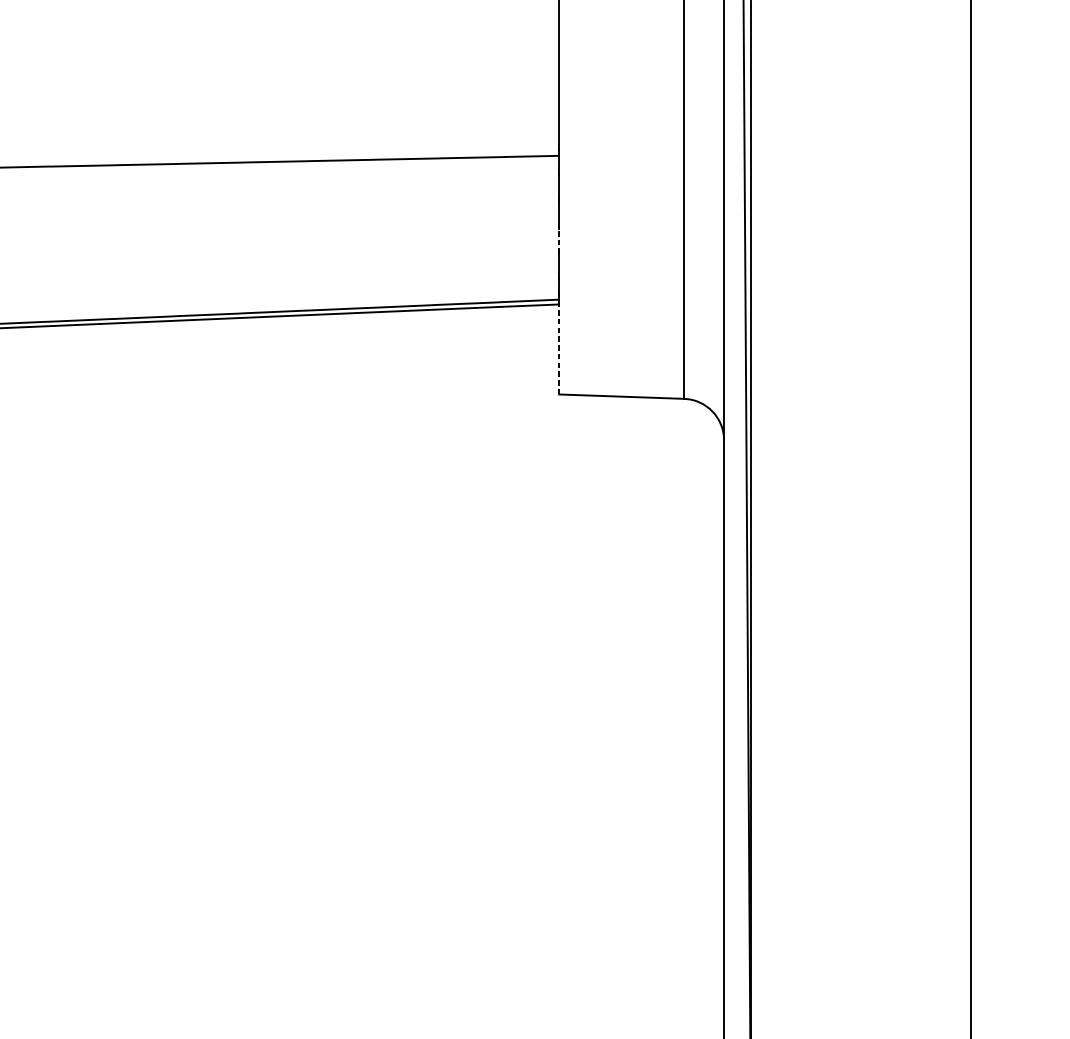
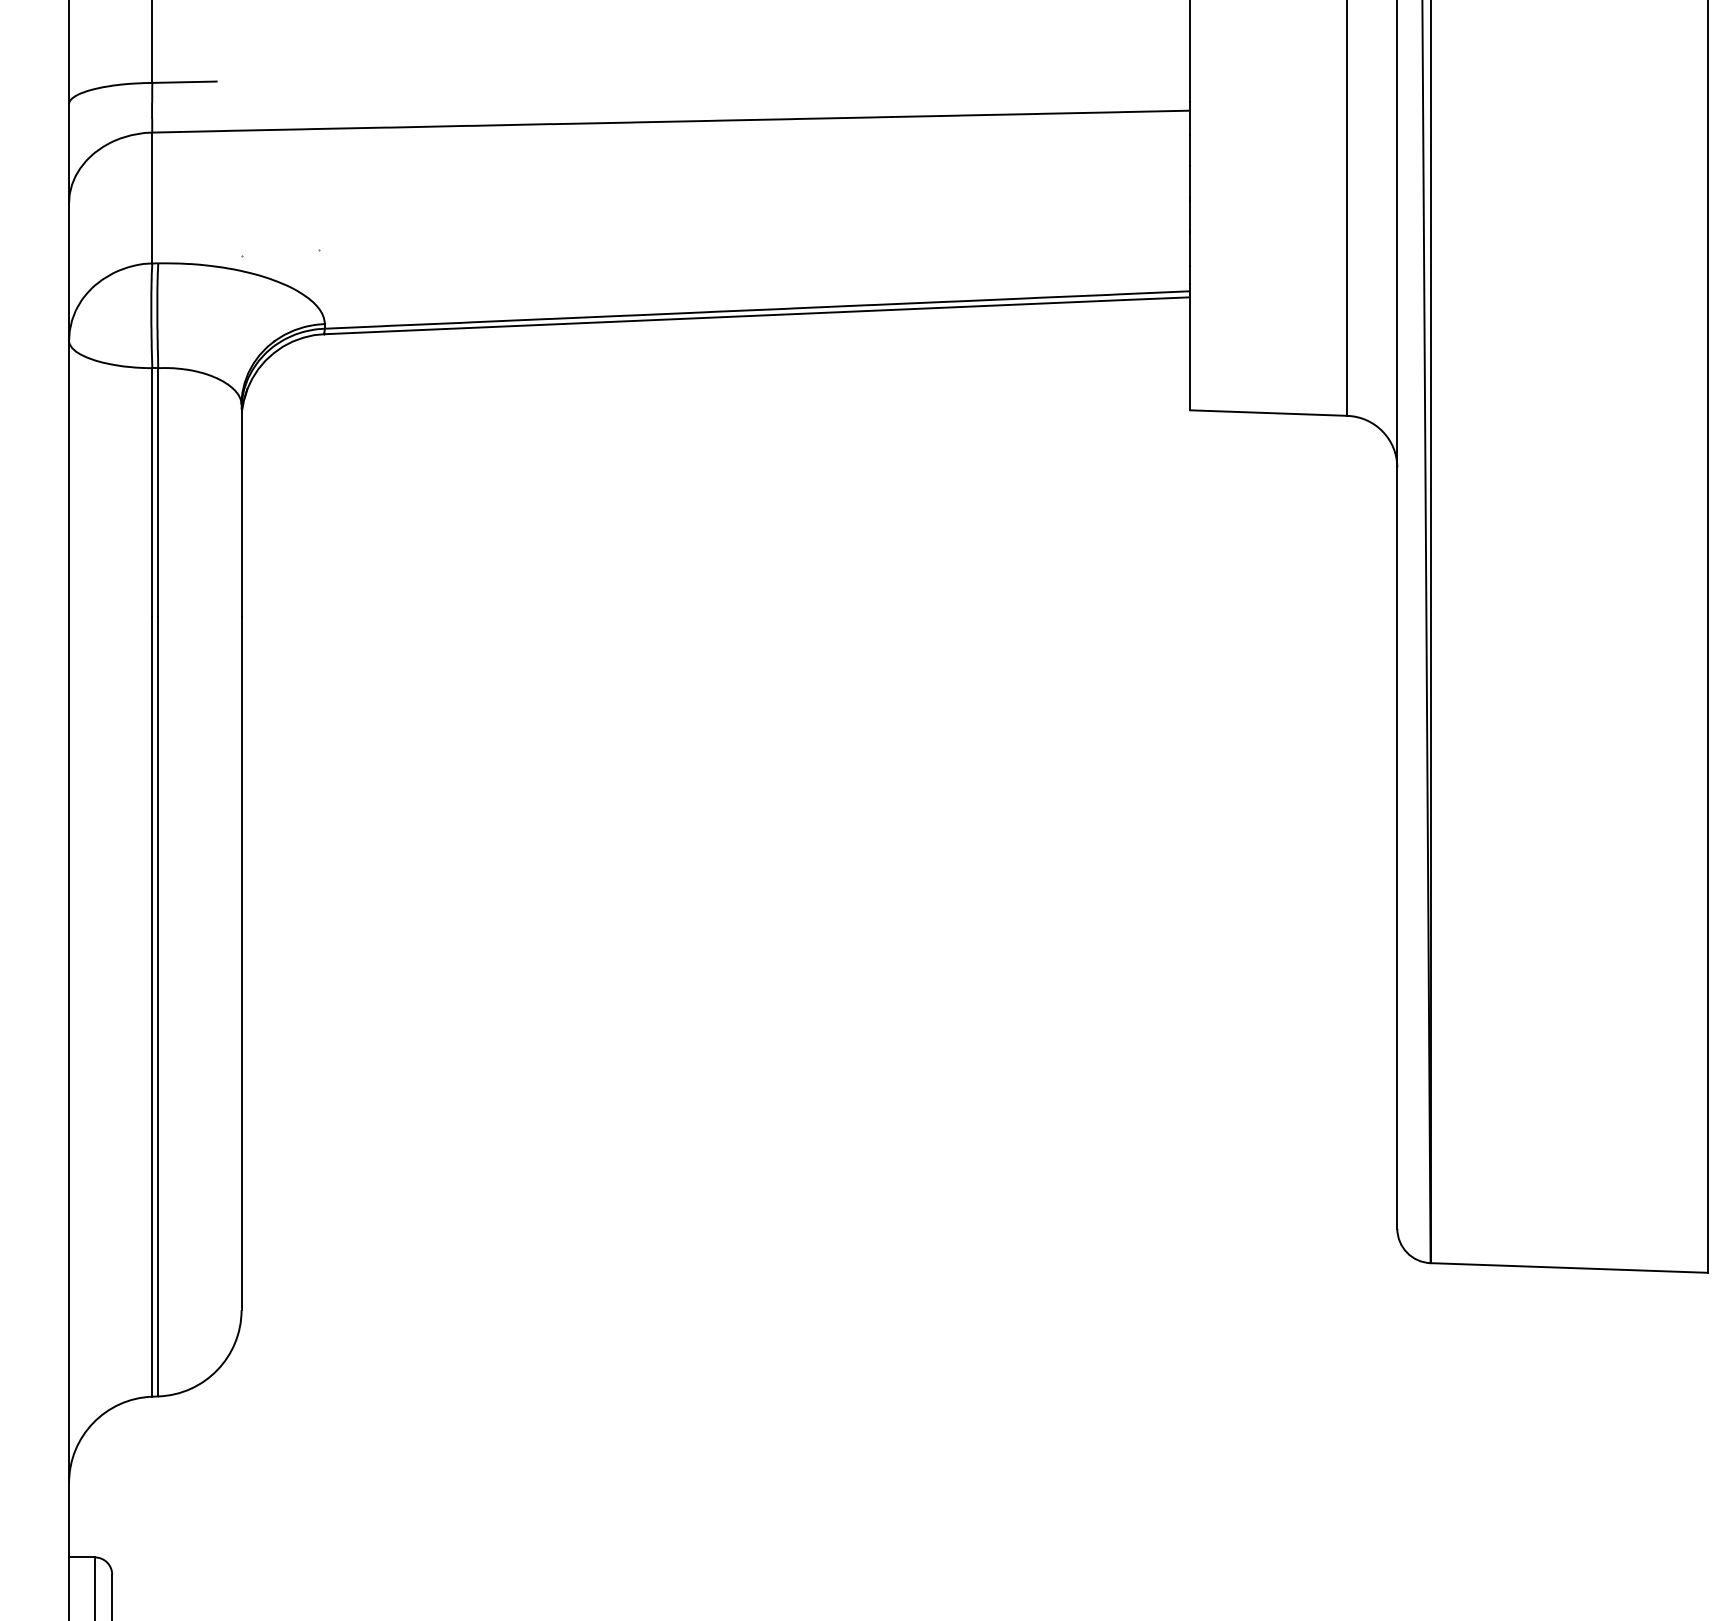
line: (559, 239) -> (1190, 215), dashed -> solid
line: (559, 348) -> (1190, 352), dashed -> solid

